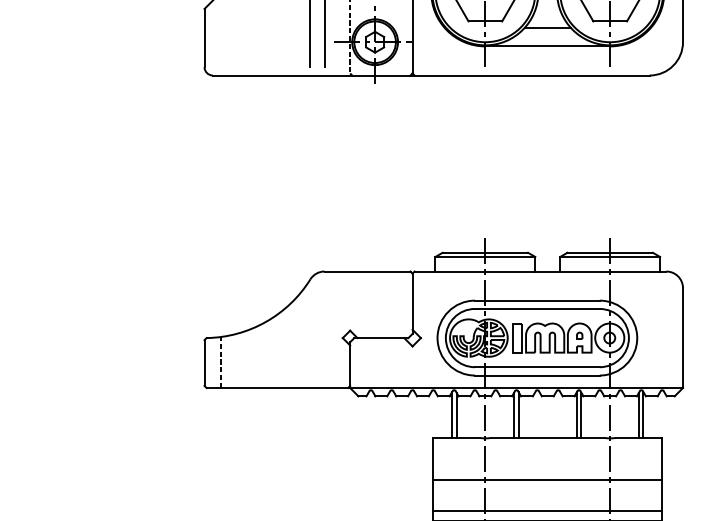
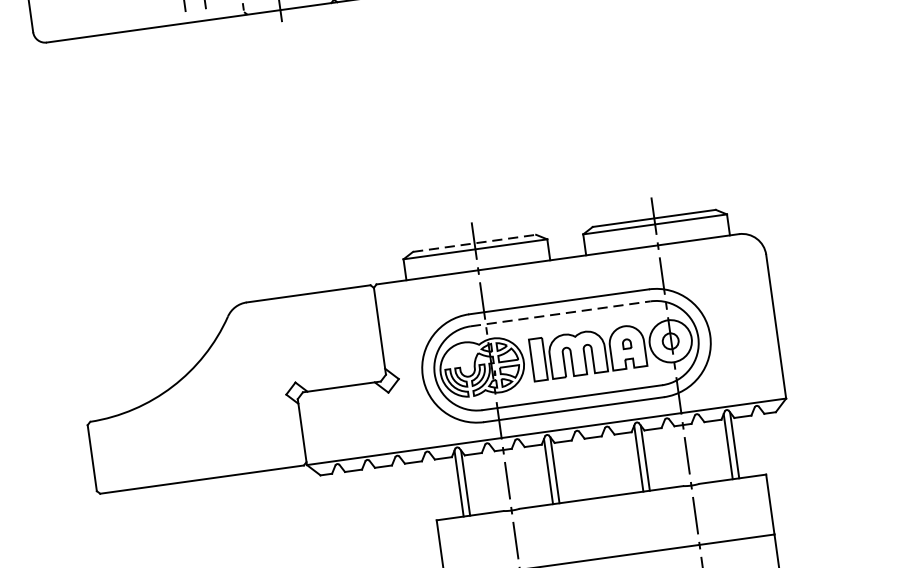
line: (485, 252) -> (474, 242), solid -> dashed
line: (537, 308) -> (560, 313), solid -> dashed
line: (221, 362) -> (116, 454), removed

